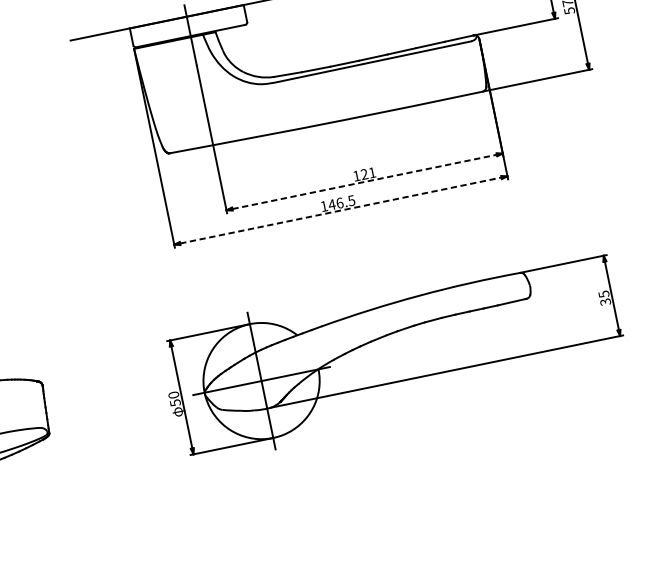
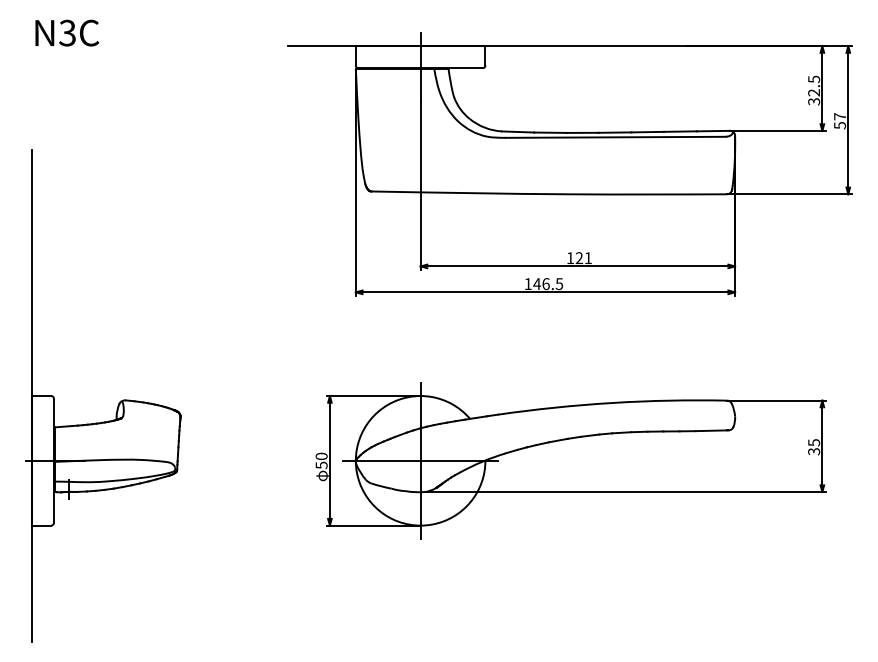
line: (365, 181) -> (578, 266), dashed -> solid
line: (340, 210) -> (545, 292), dashed -> solid

